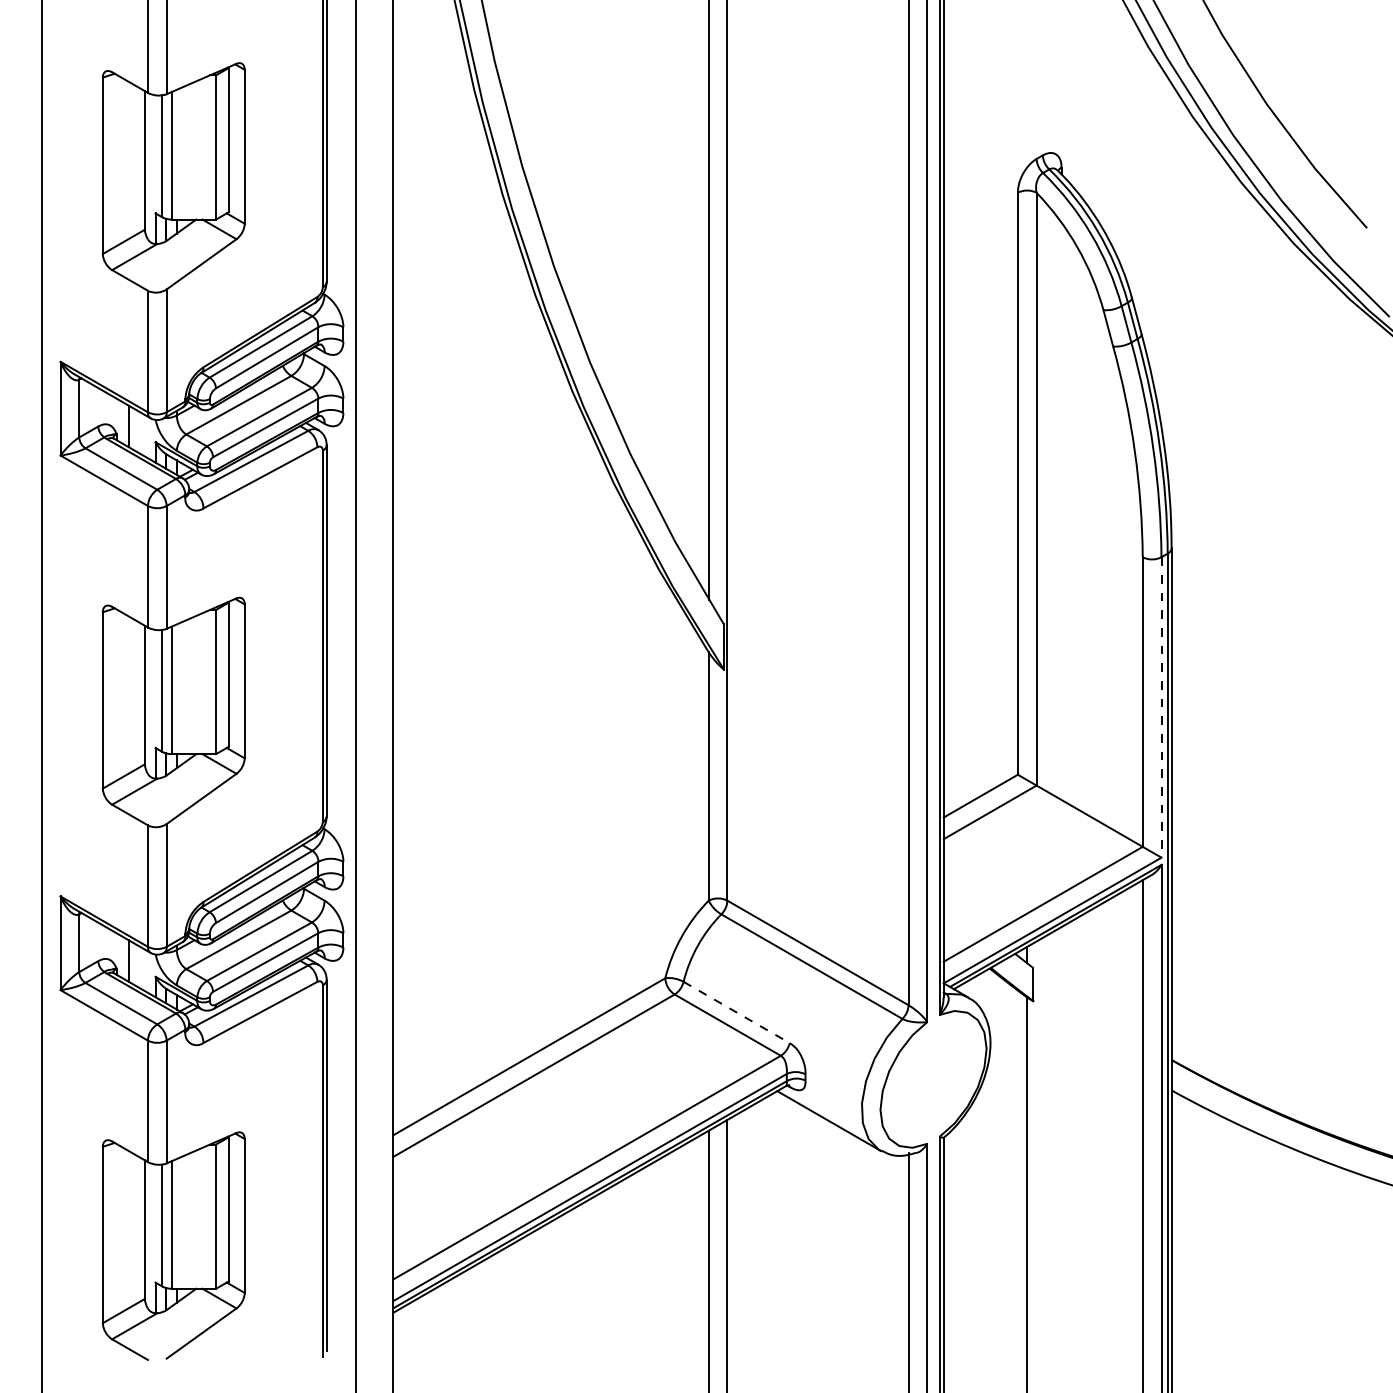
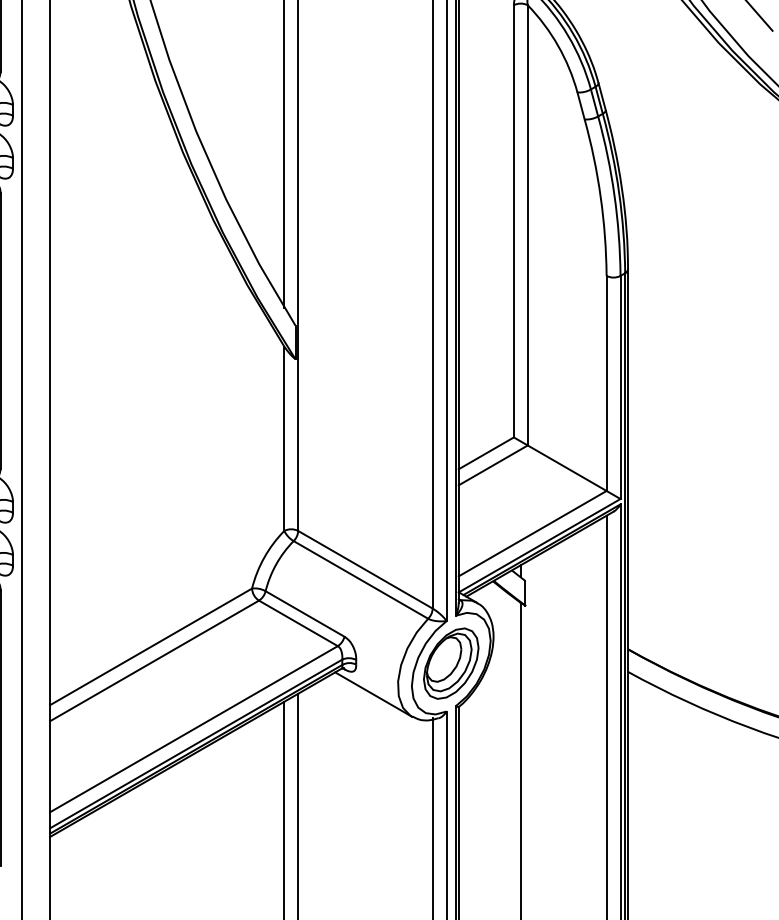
line: (1161, 707) -> (620, 387), dashed -> solid
line: (737, 1012) -> (305, 613), dashed -> solid
part: (933, 1079) -> (451, 663), added

